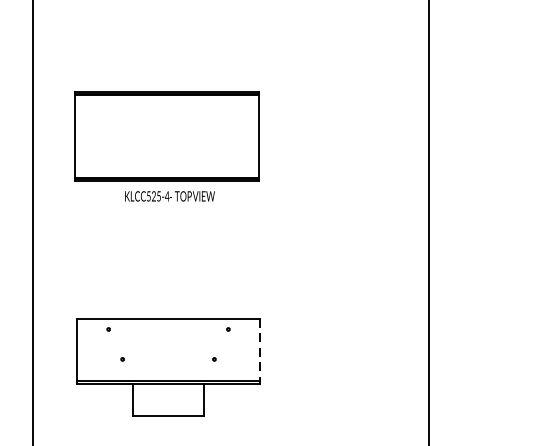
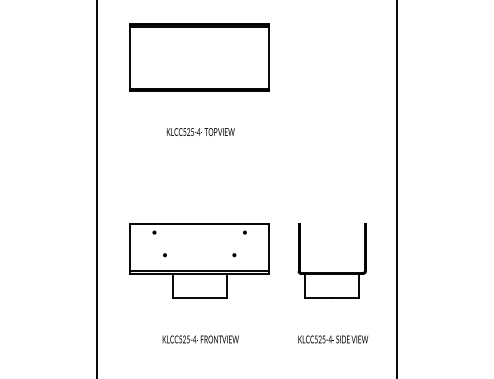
part: (166, 136) -> (199, 57), moved
line: (260, 349) -> (269, 247), dashed -> solid
part: (342, 382) -> (331, 272), added

